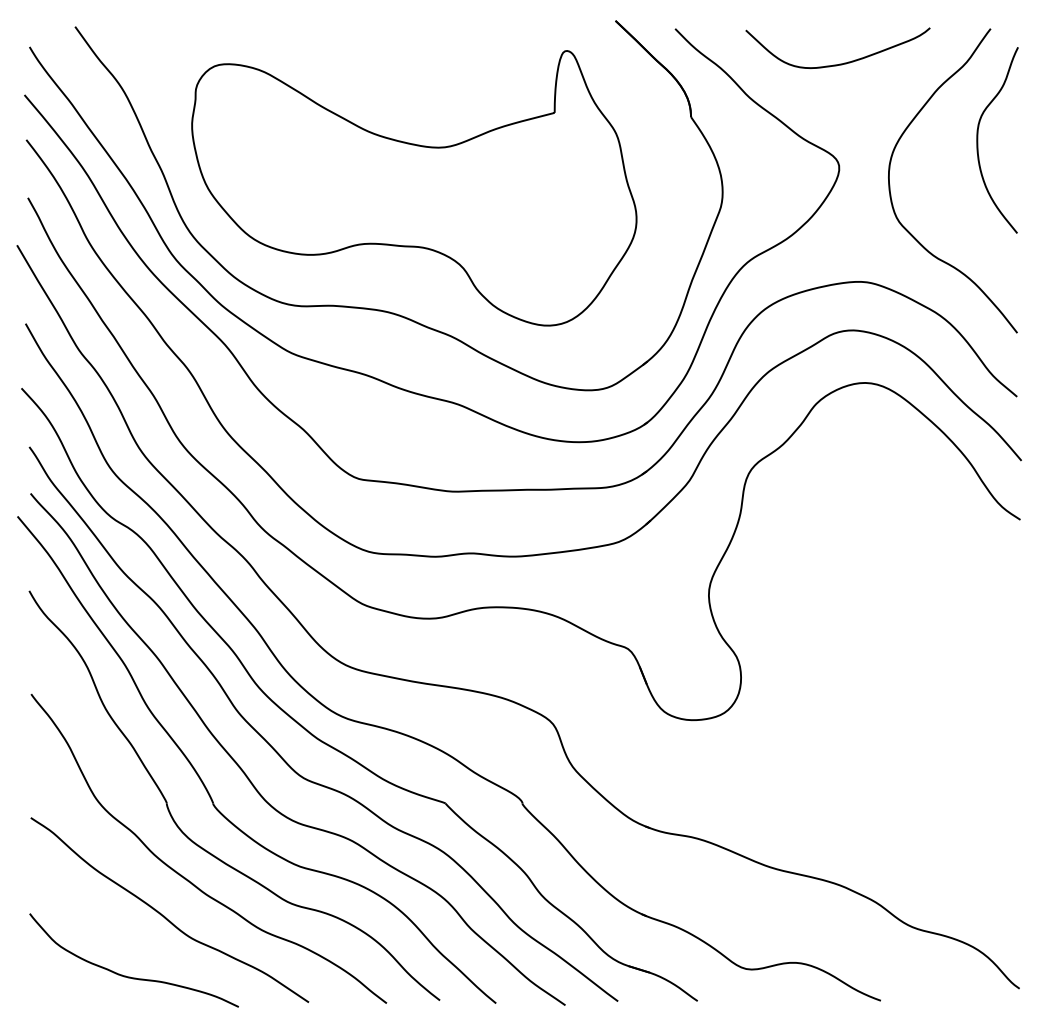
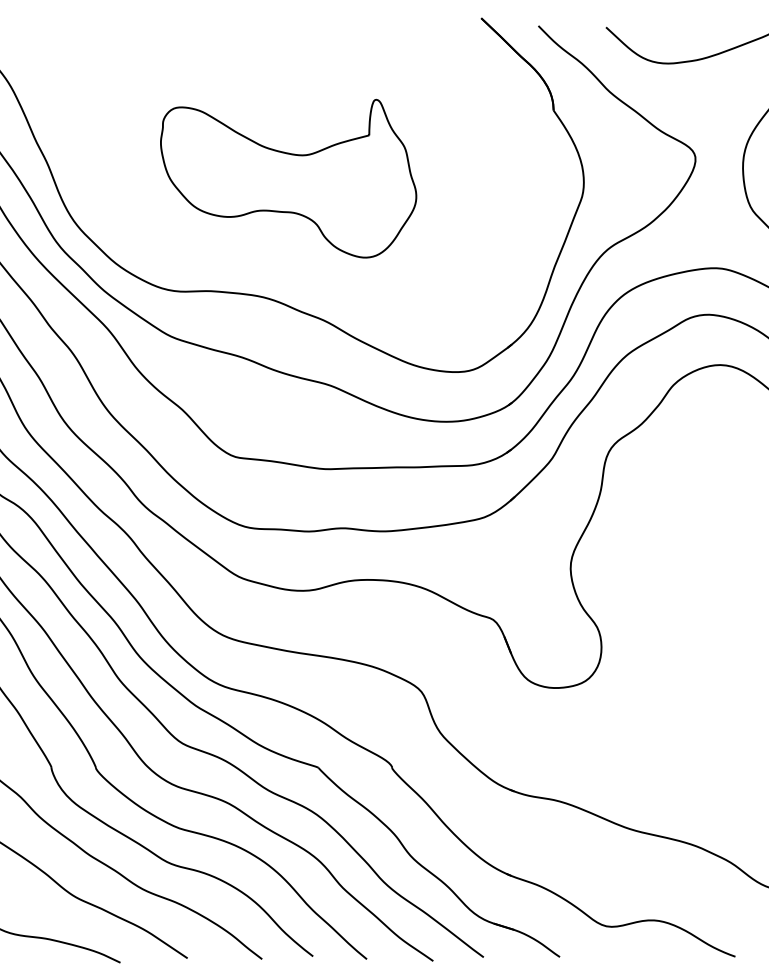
part: (414, 188) -> (288, 178), size x0.6

